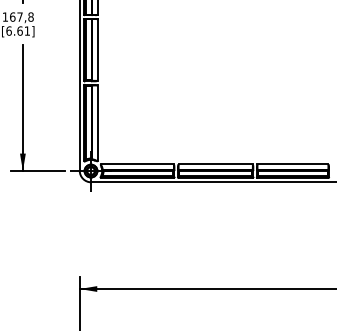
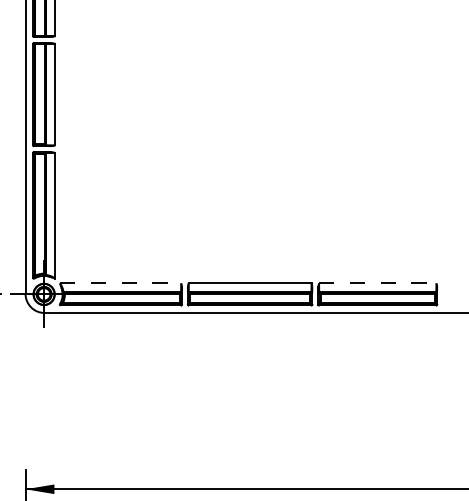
line: (137, 164) -> (120, 283), solid -> dashed
line: (292, 164) -> (377, 283), solid -> dashed

